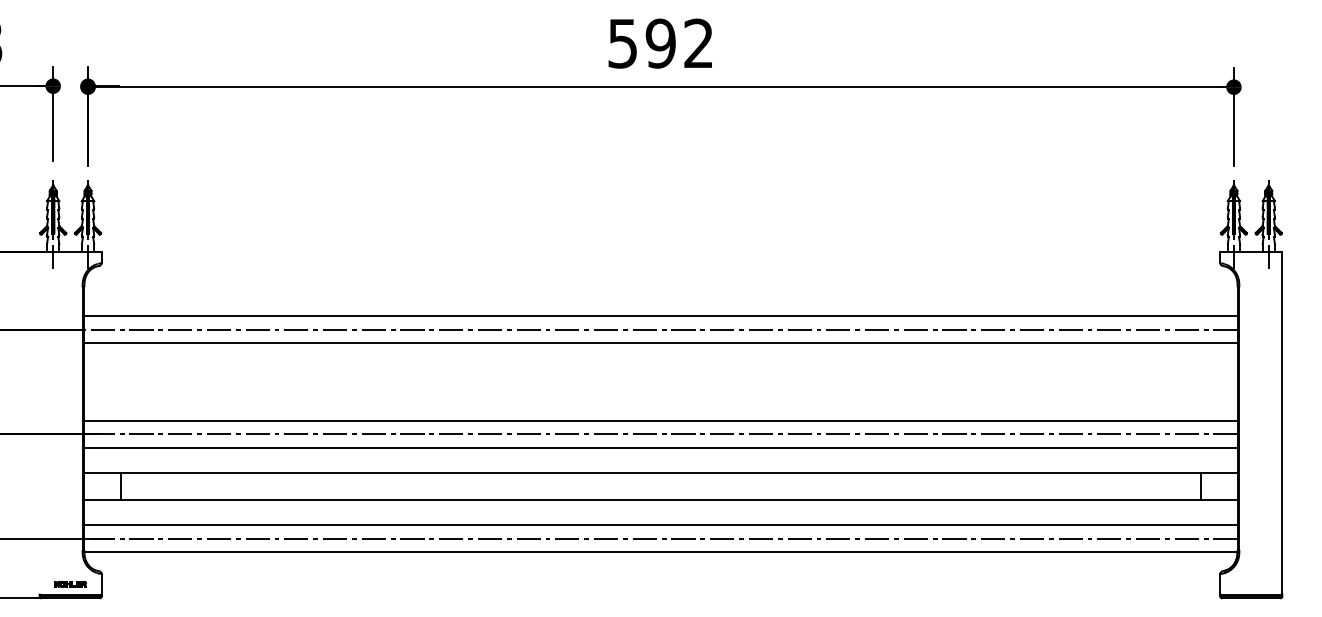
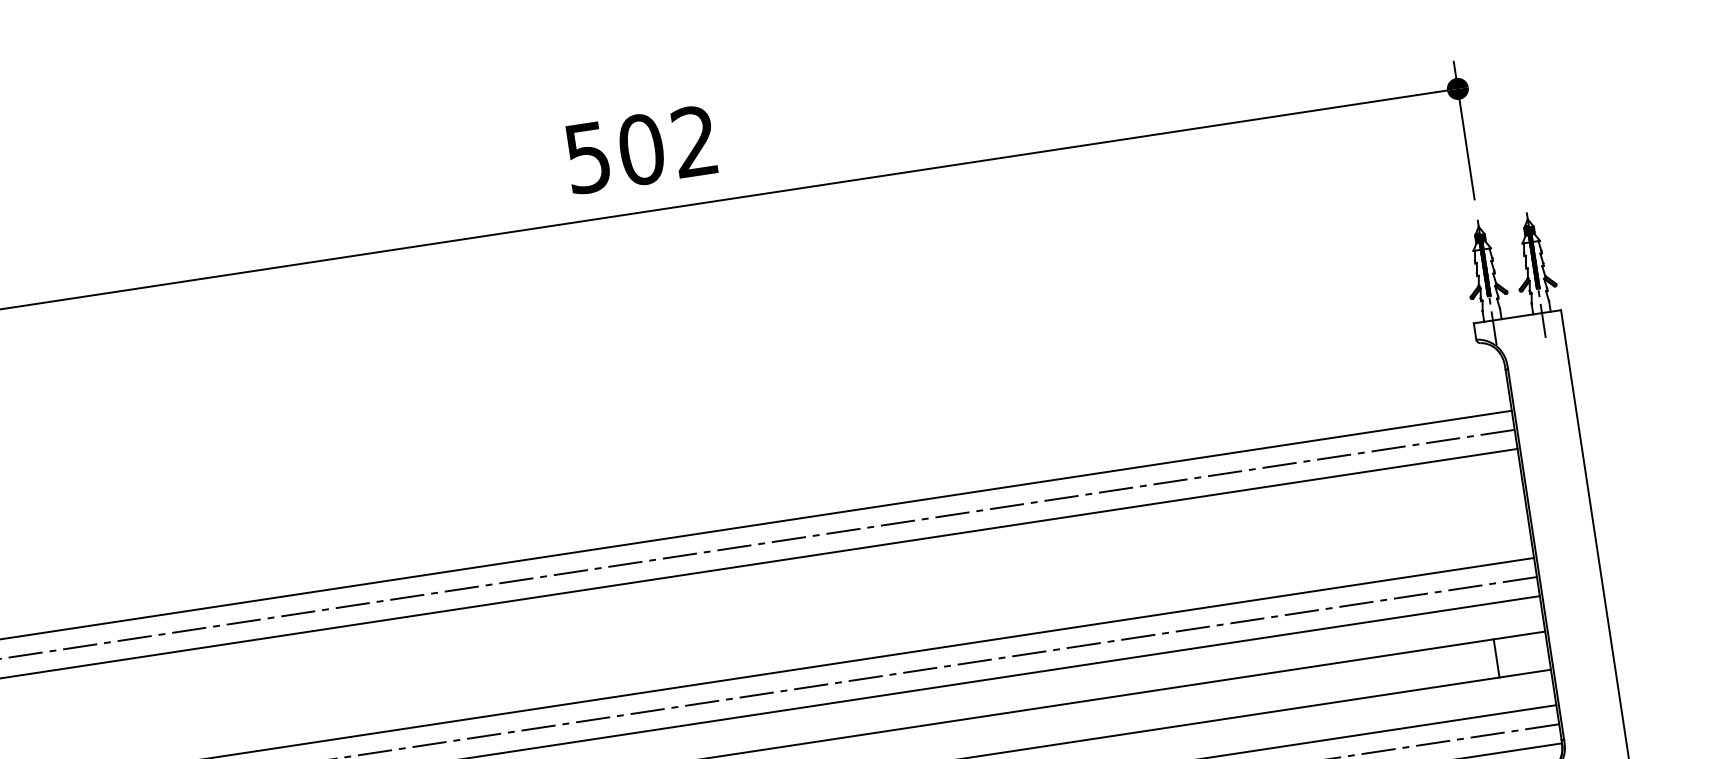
text: (660, 43) -> (641, 149), 592 -> 502

